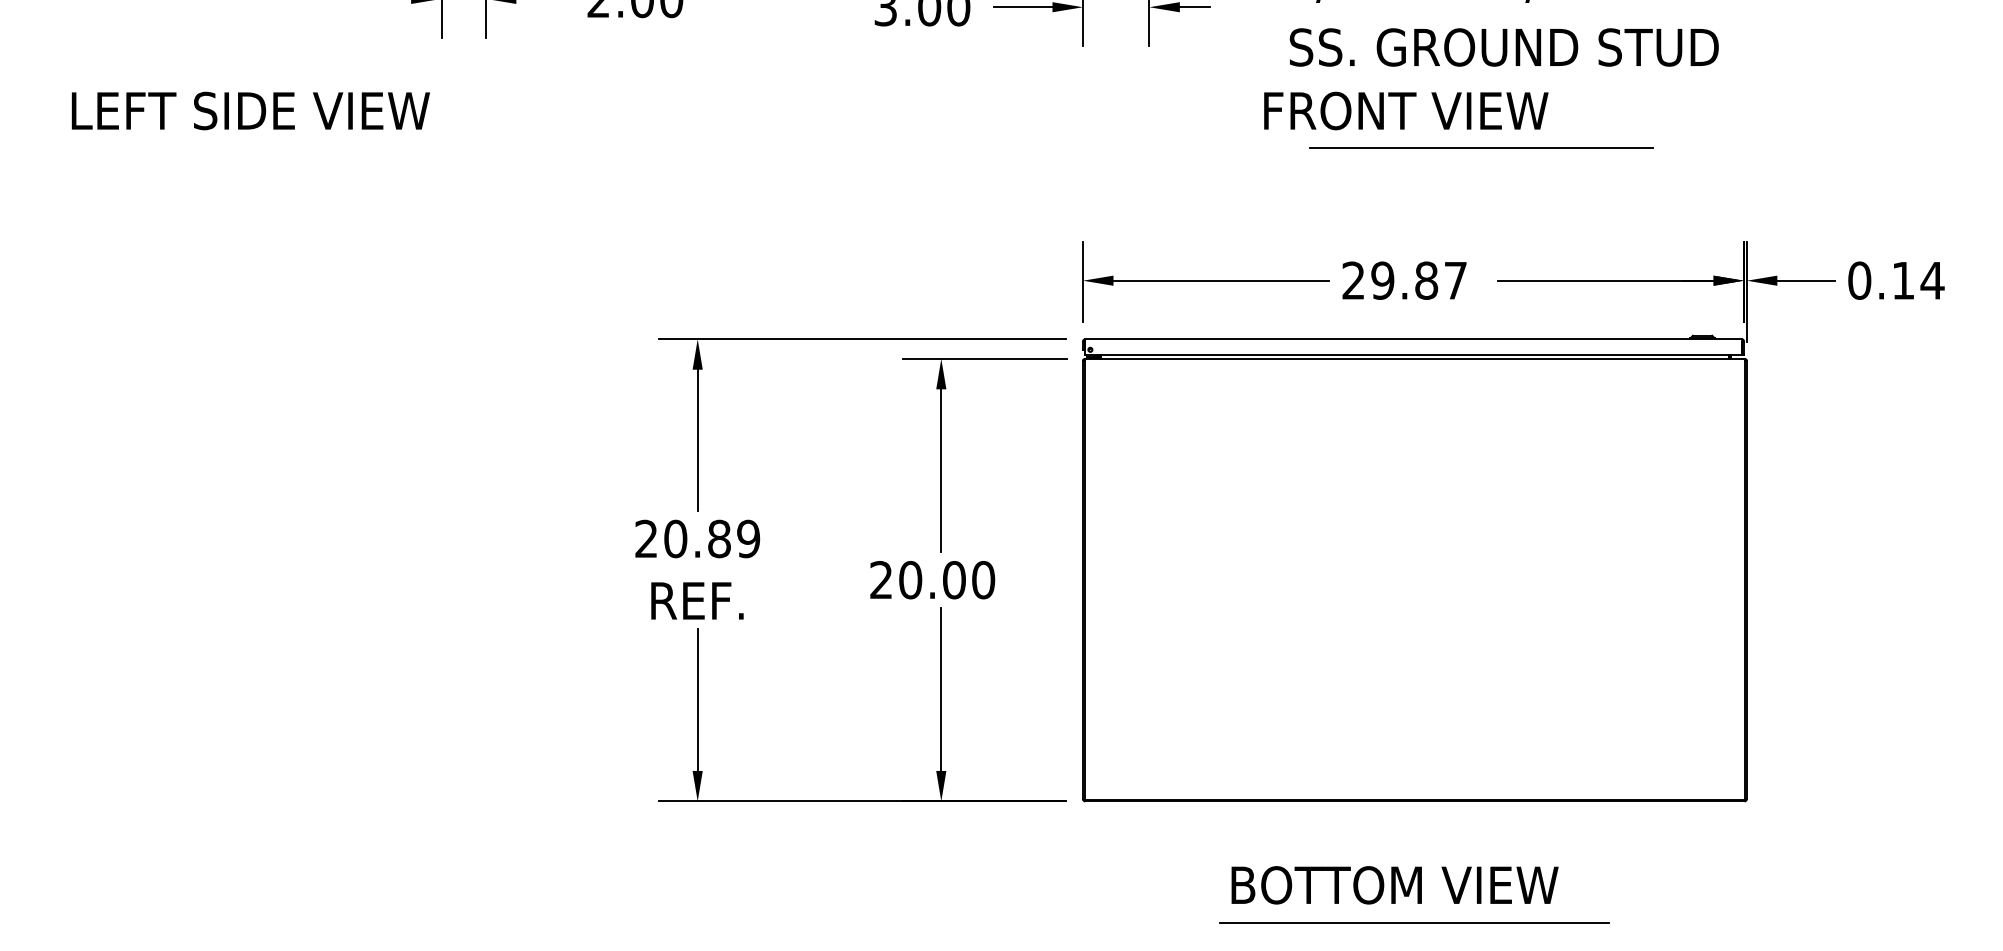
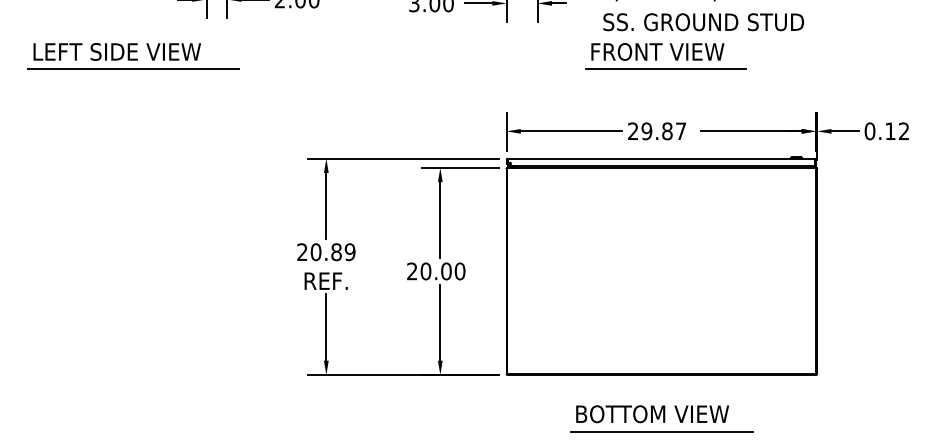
line: (1480, 146) -> (665, 68), moved
line: (285, 148) -> (133, 69), added
text: (1931, 278) -> (903, 130), 0.14 -> 0.12

